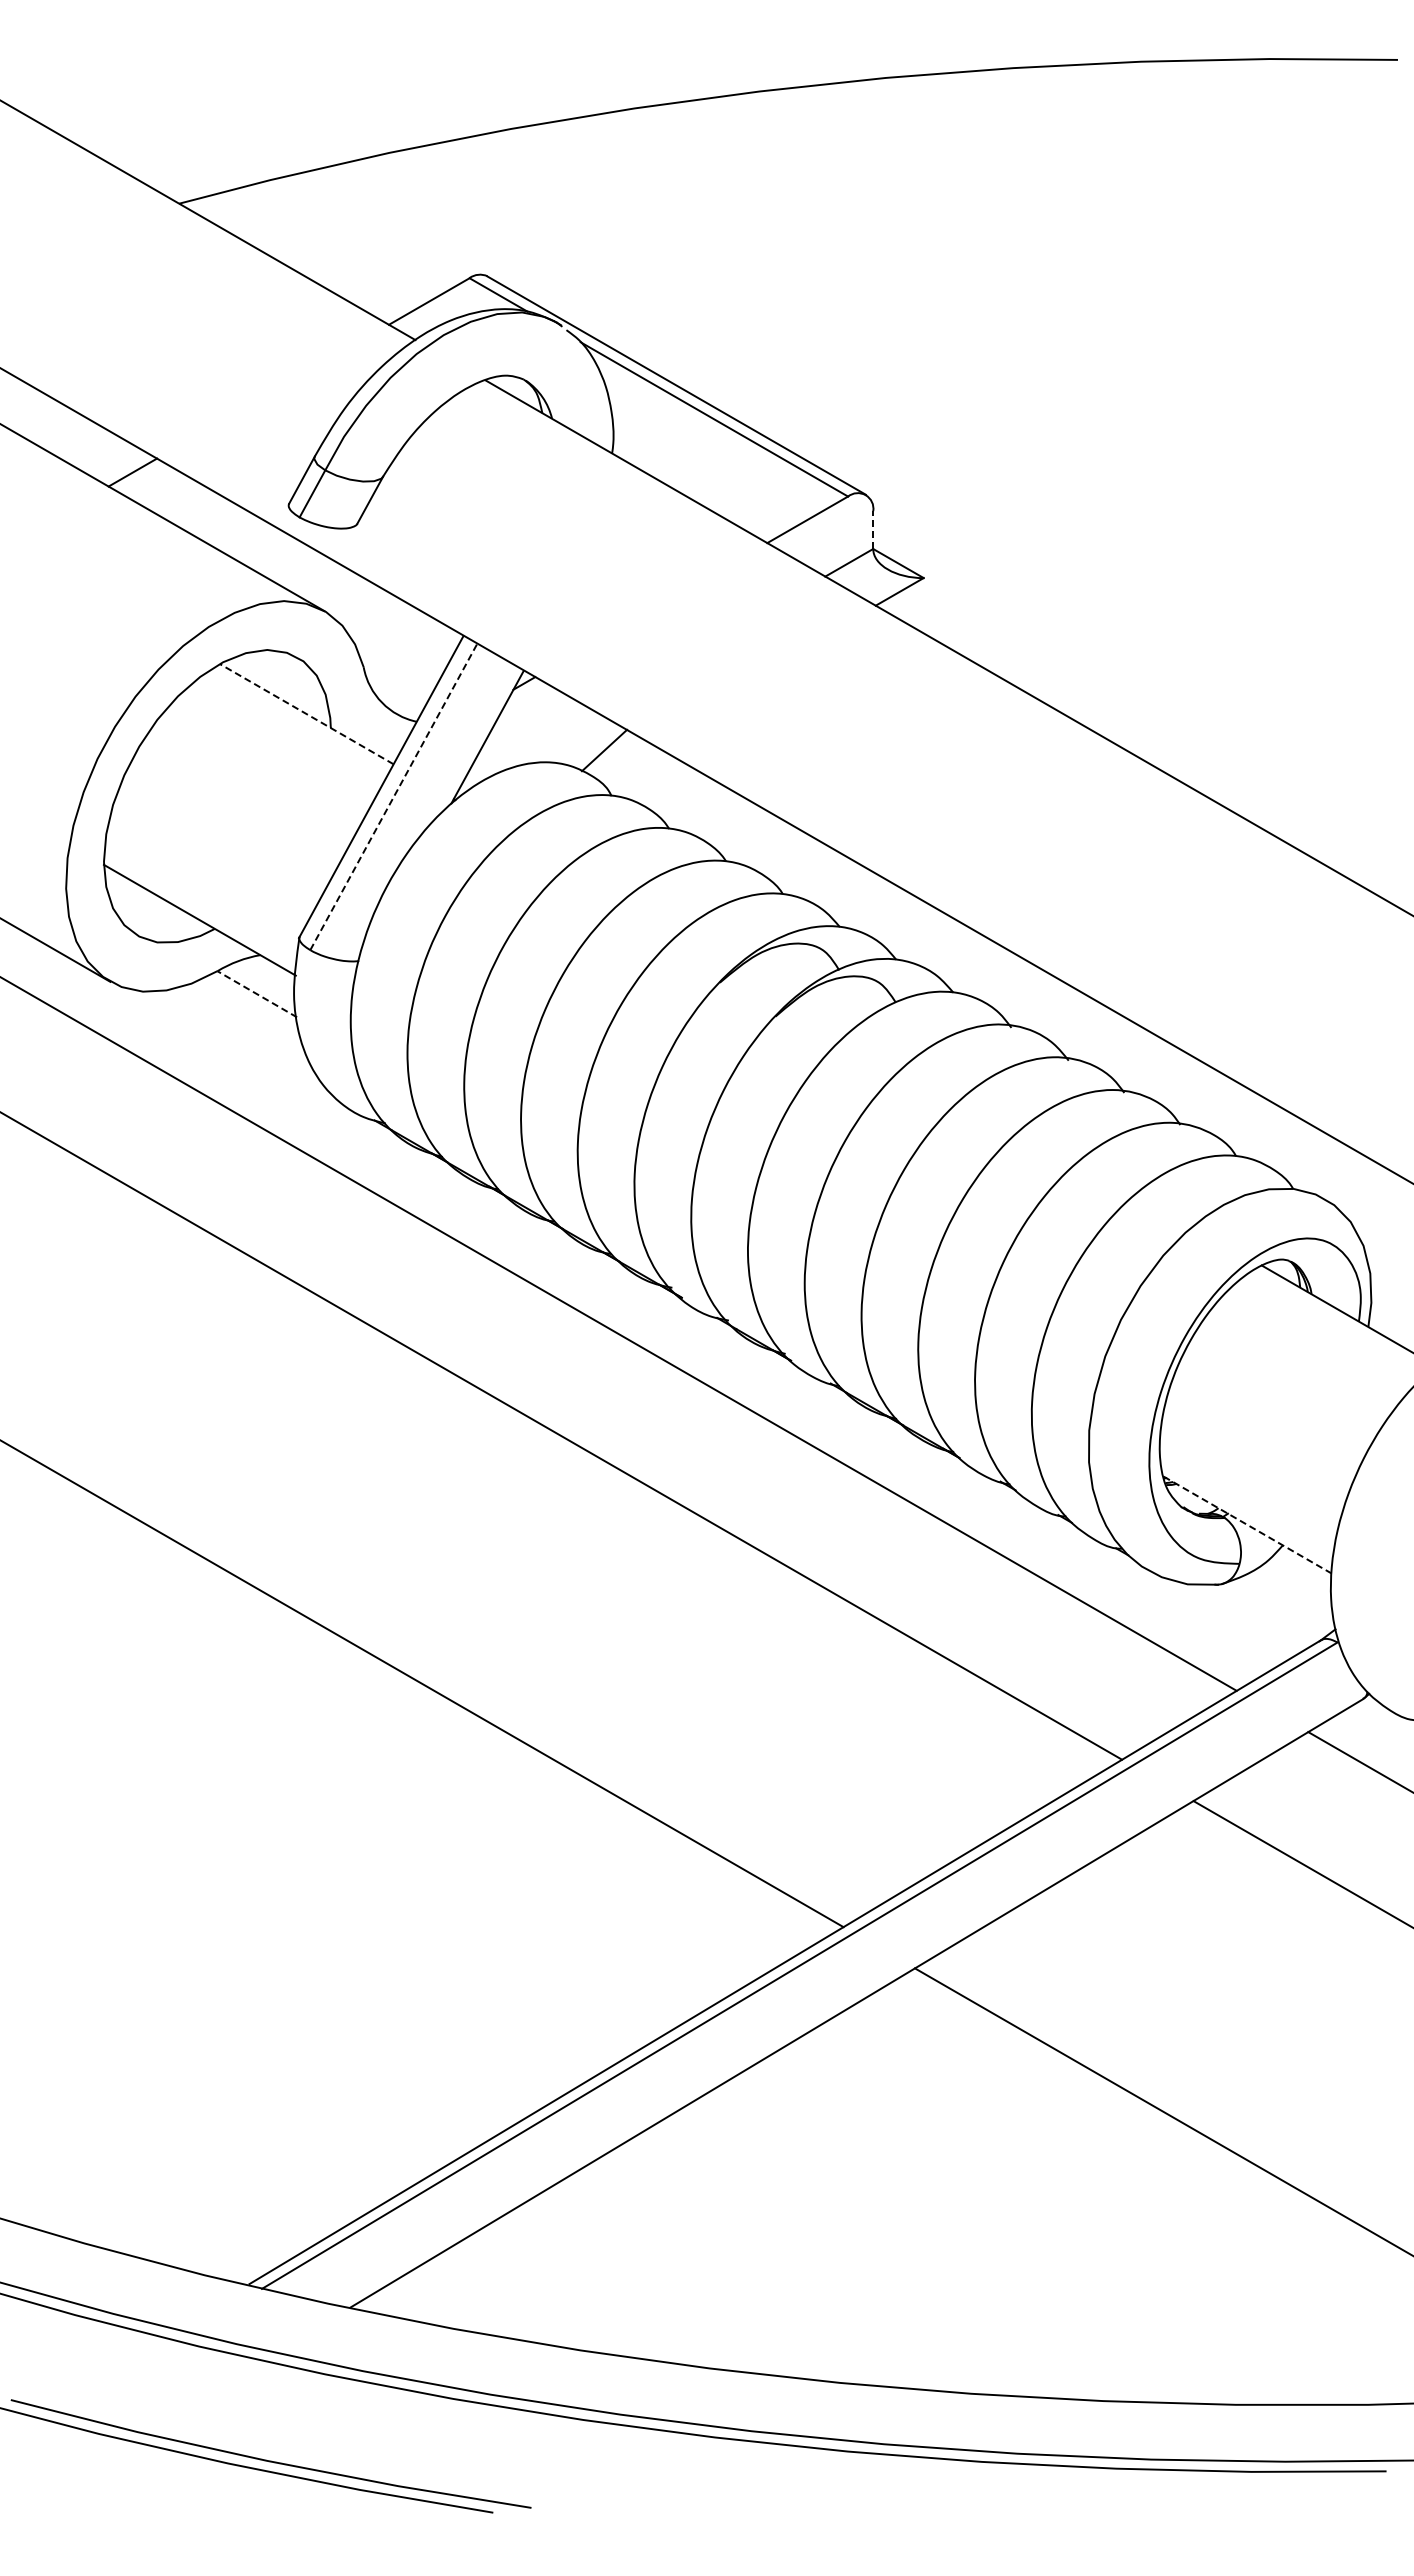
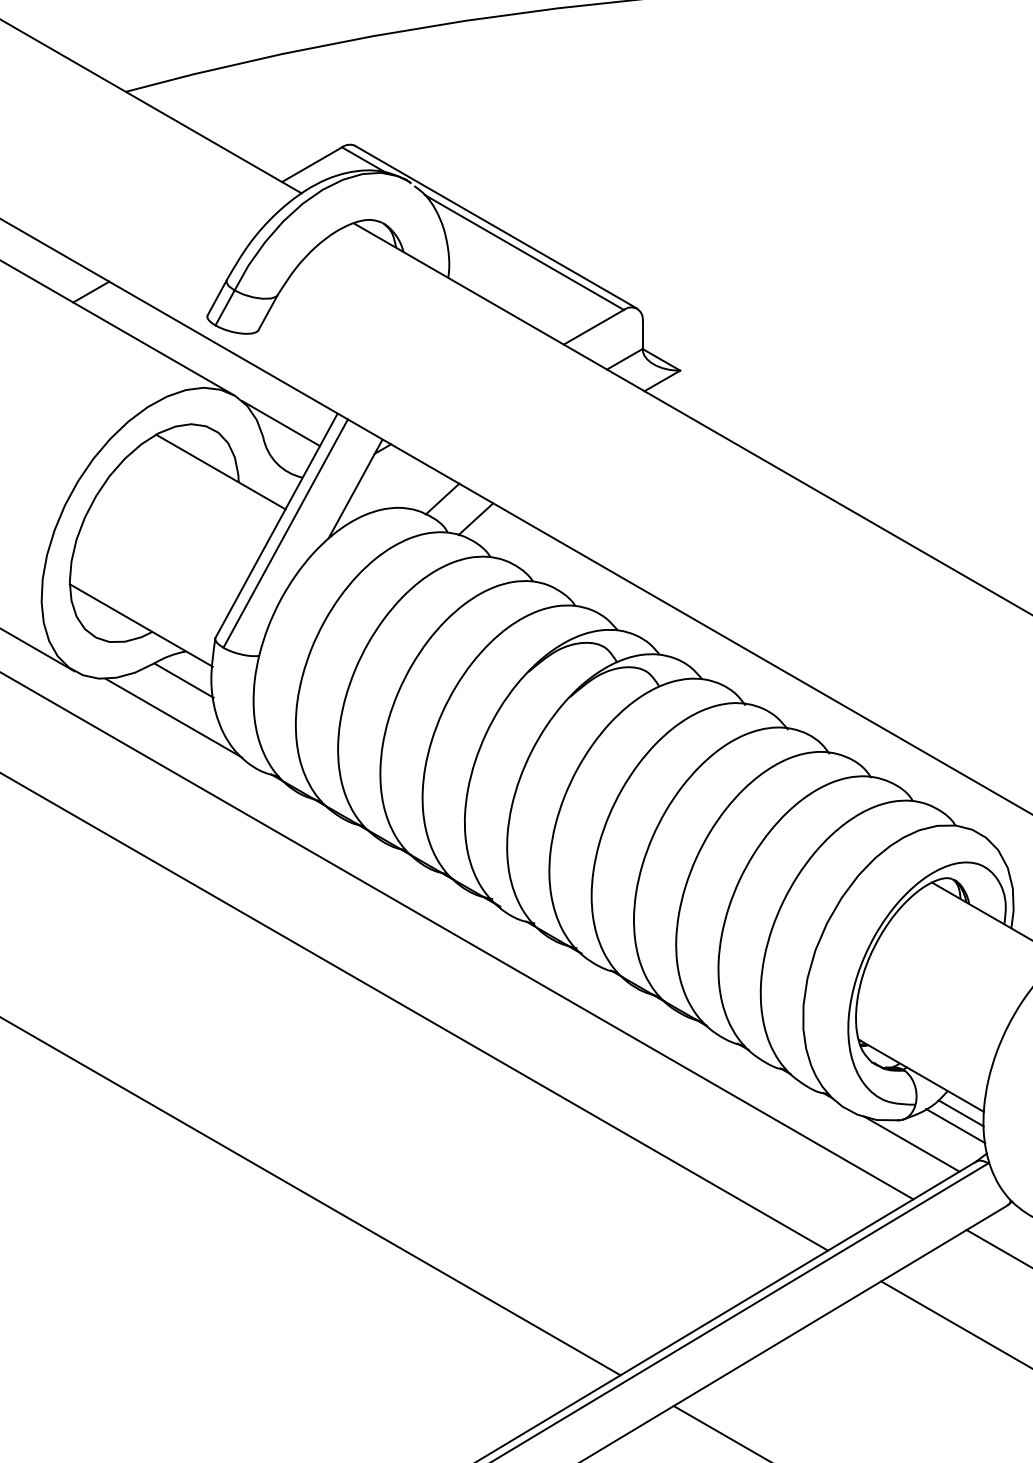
line: (873, 530) -> (642, 335), dashed -> solid
line: (387, 648) -> (280, 423), added
line: (306, 713) -> (220, 471), dashed -> solid
line: (649, 777) -> (476, 519), added
line: (393, 796) -> (285, 533), dashed -> solid
line: (256, 994) -> (183, 680), dashed -> solid
line: (243, 1044) -> (173, 718), added
line: (1247, 1525) -> (921, 1076), dashed -> solid
line: (1300, 1574) -> (960, 1112), added
line: (1293, 1592) -> (955, 1126), added
line: (1234, 1616) -> (911, 1143), added

